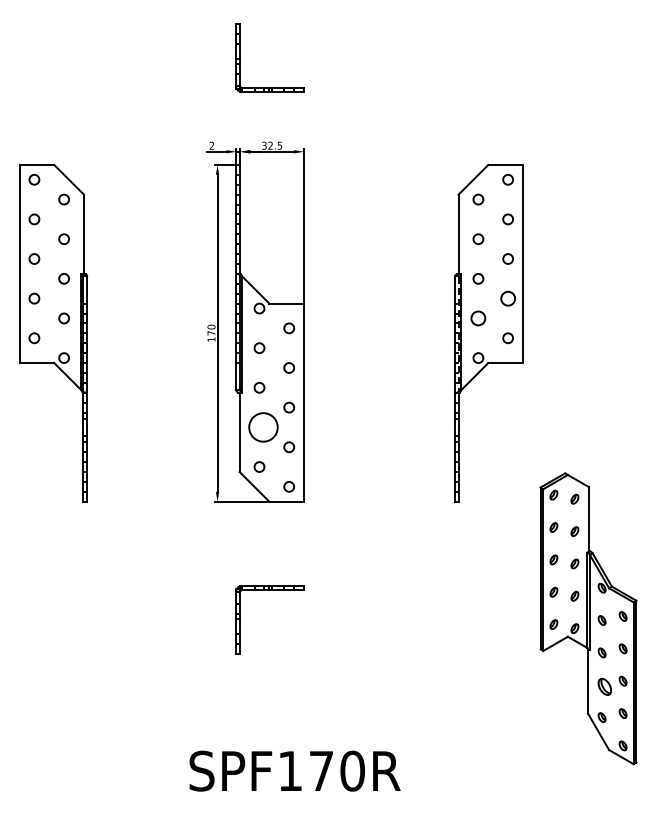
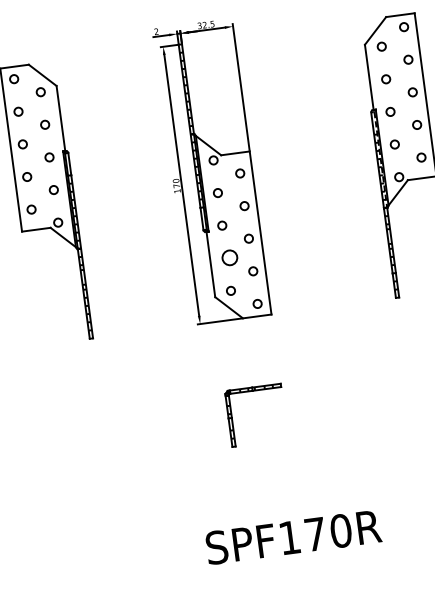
circle: (507, 298) -> (416, 124), size x0.71
circle: (478, 318) -> (394, 144), size x0.71
circle: (263, 427) -> (229, 257), size x0.62

